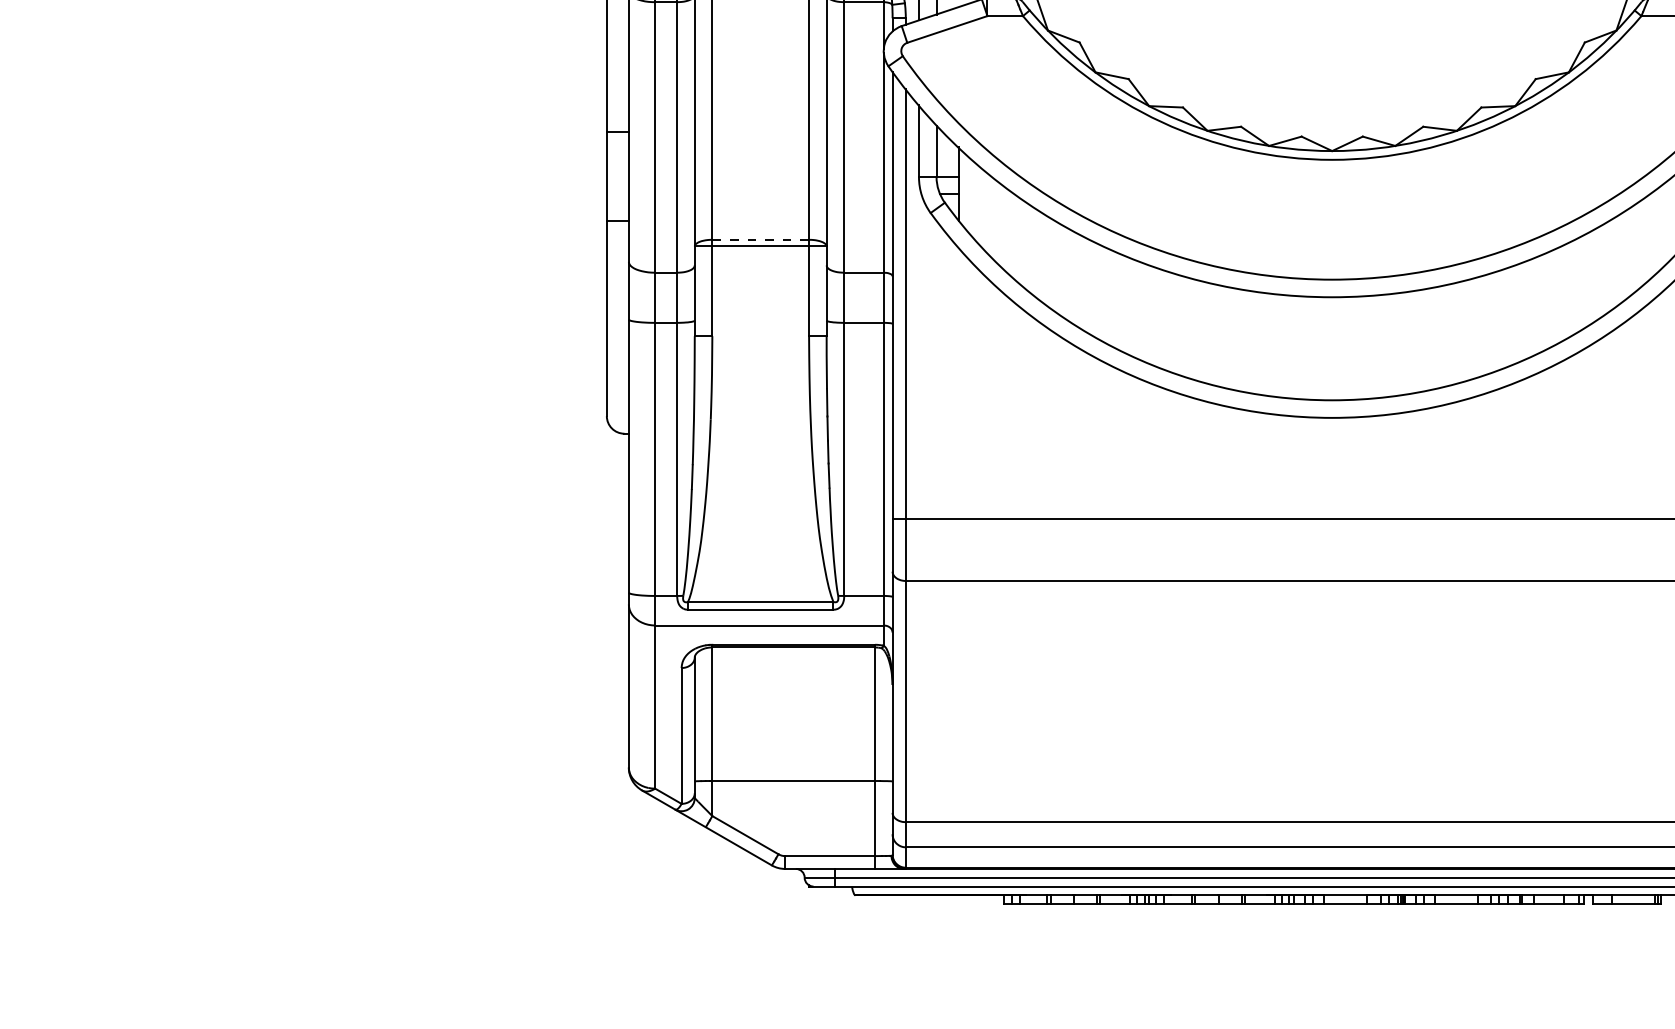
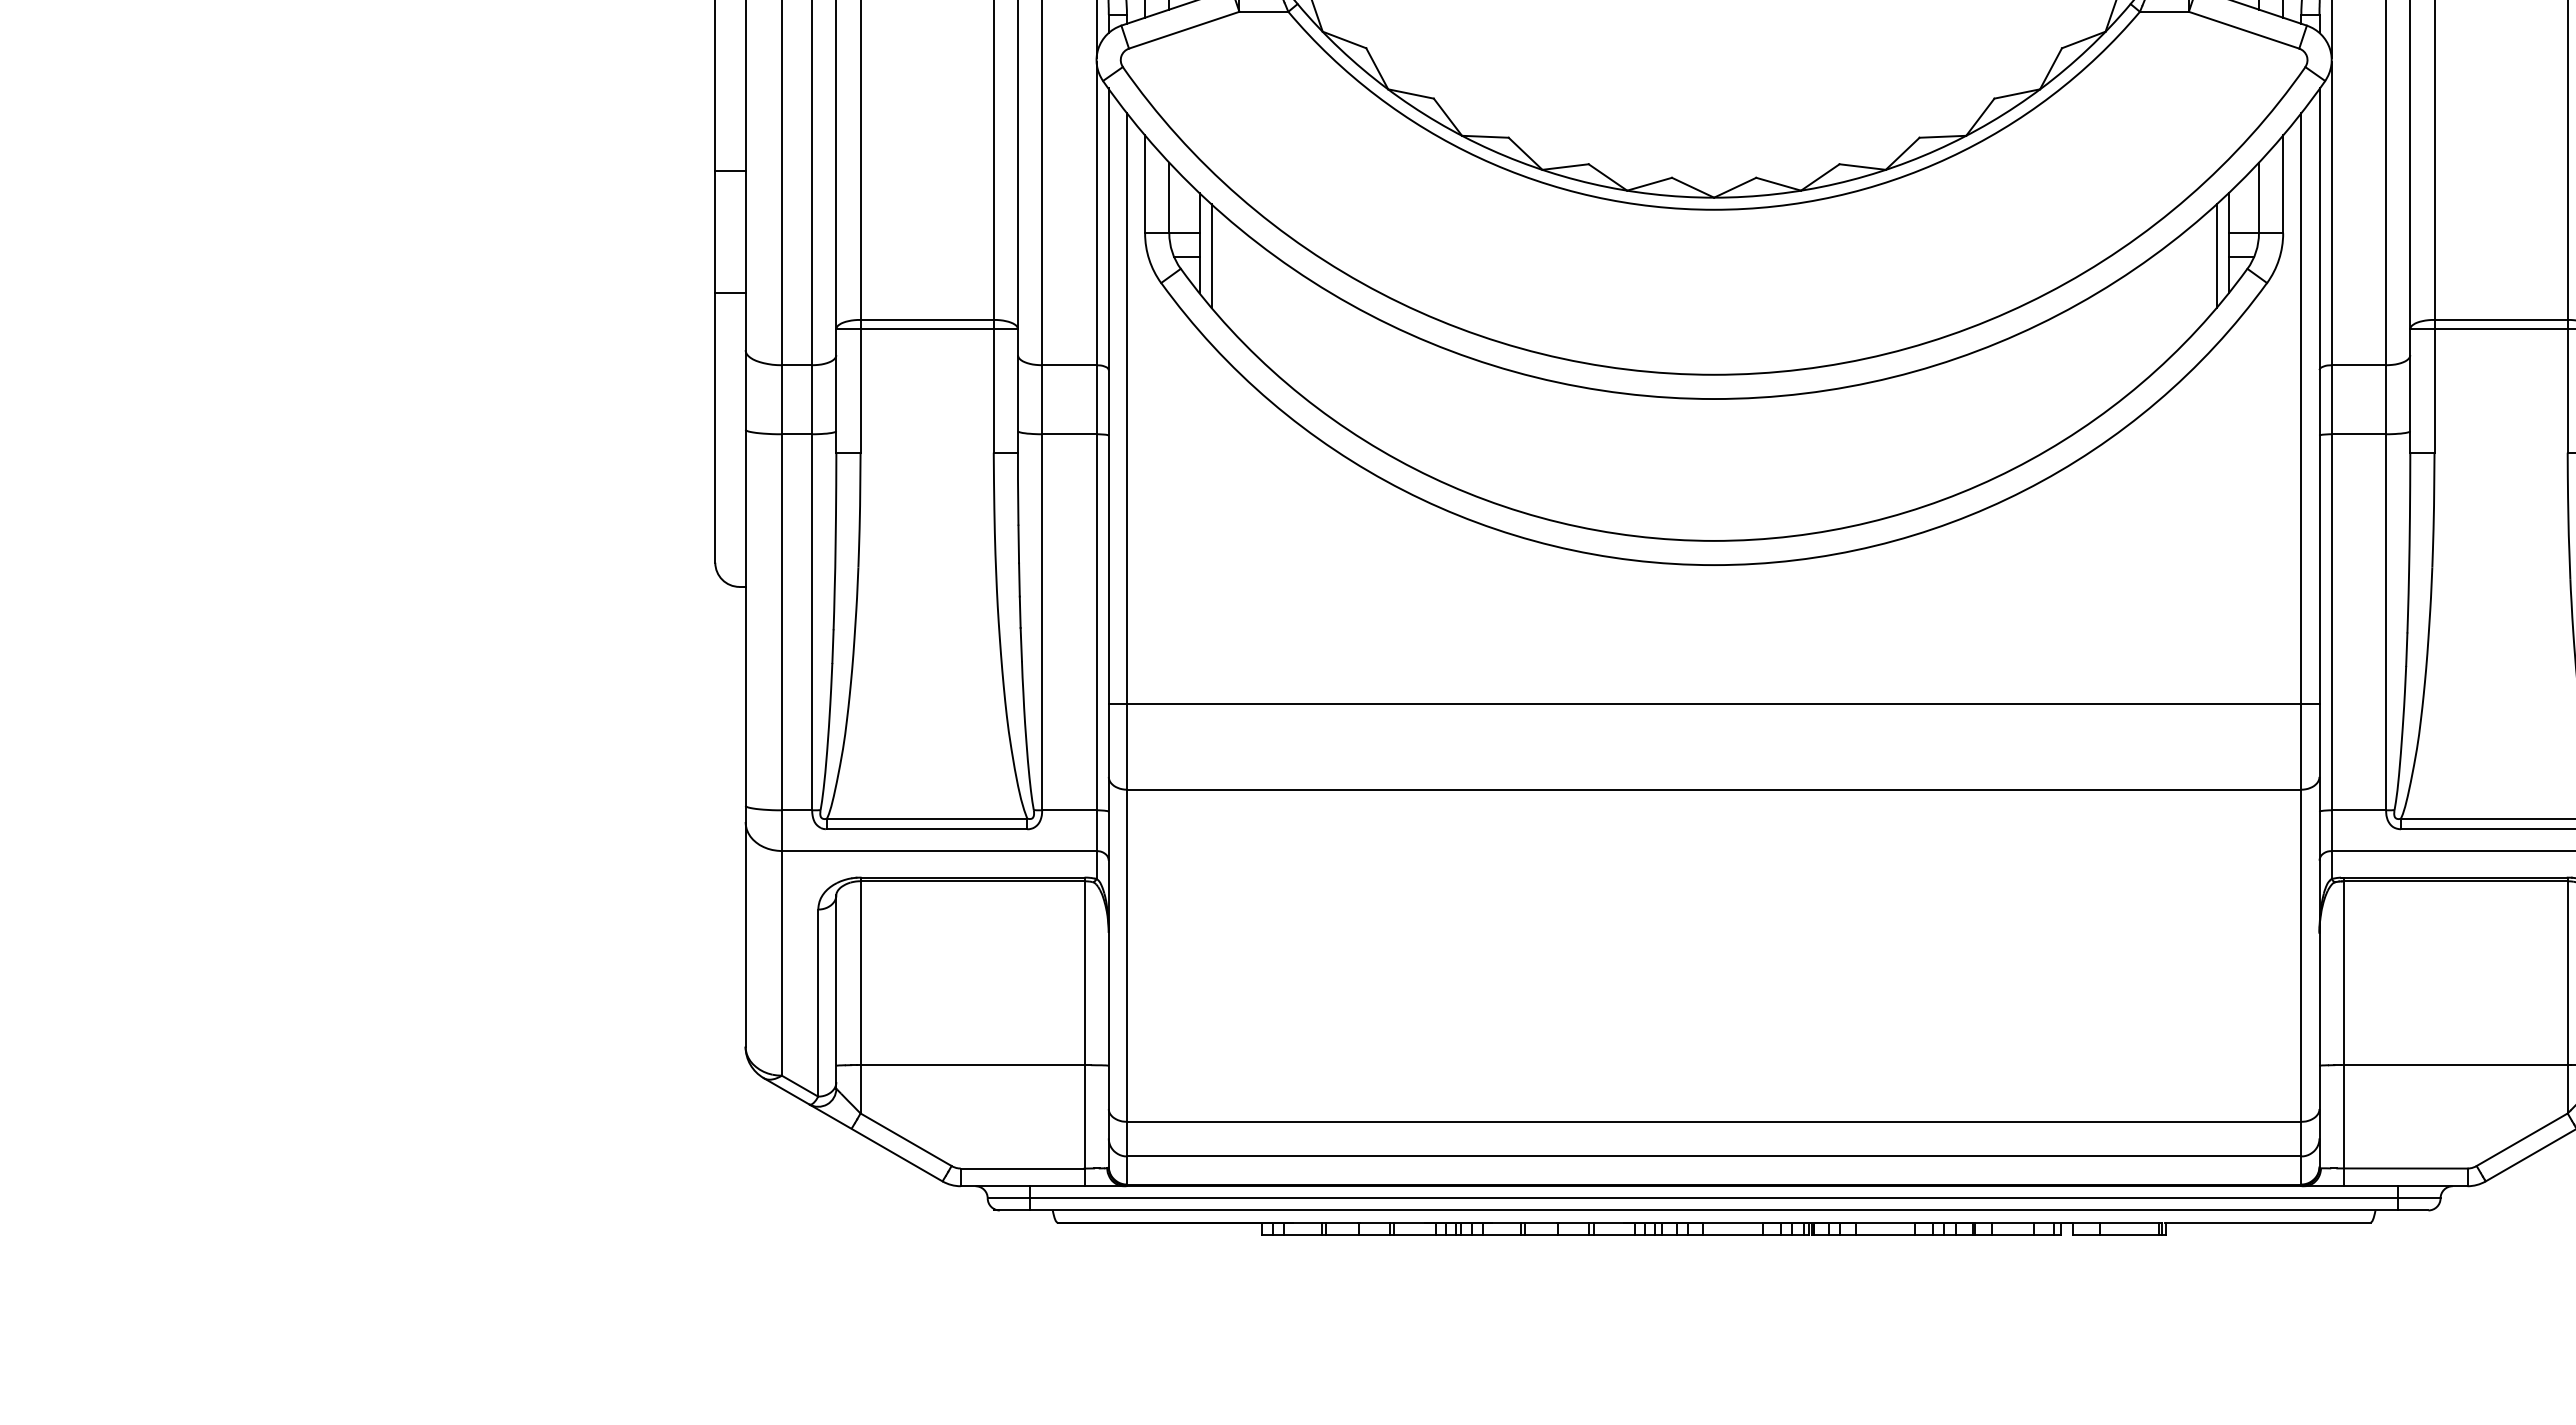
line: (967, 193) -> (1211, 256), added
line: (760, 239) -> (927, 319), dashed -> solid

